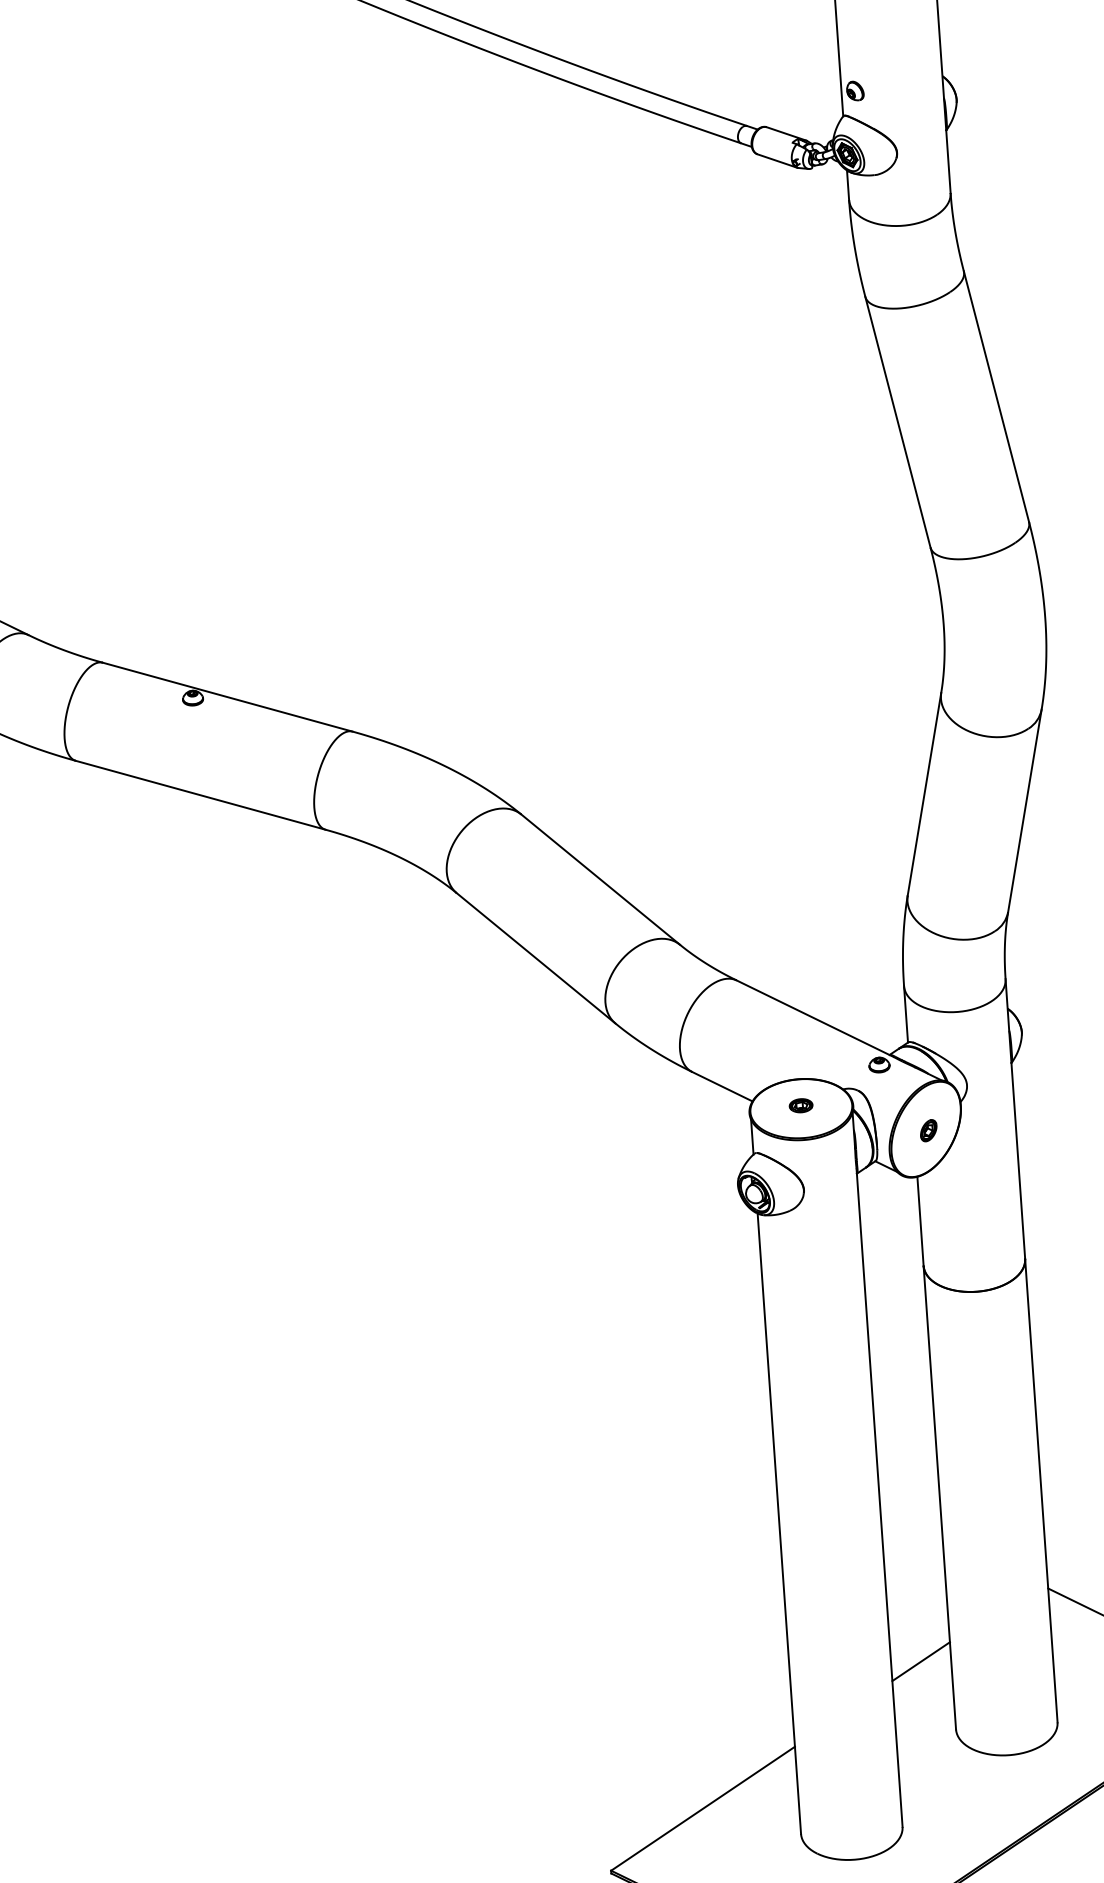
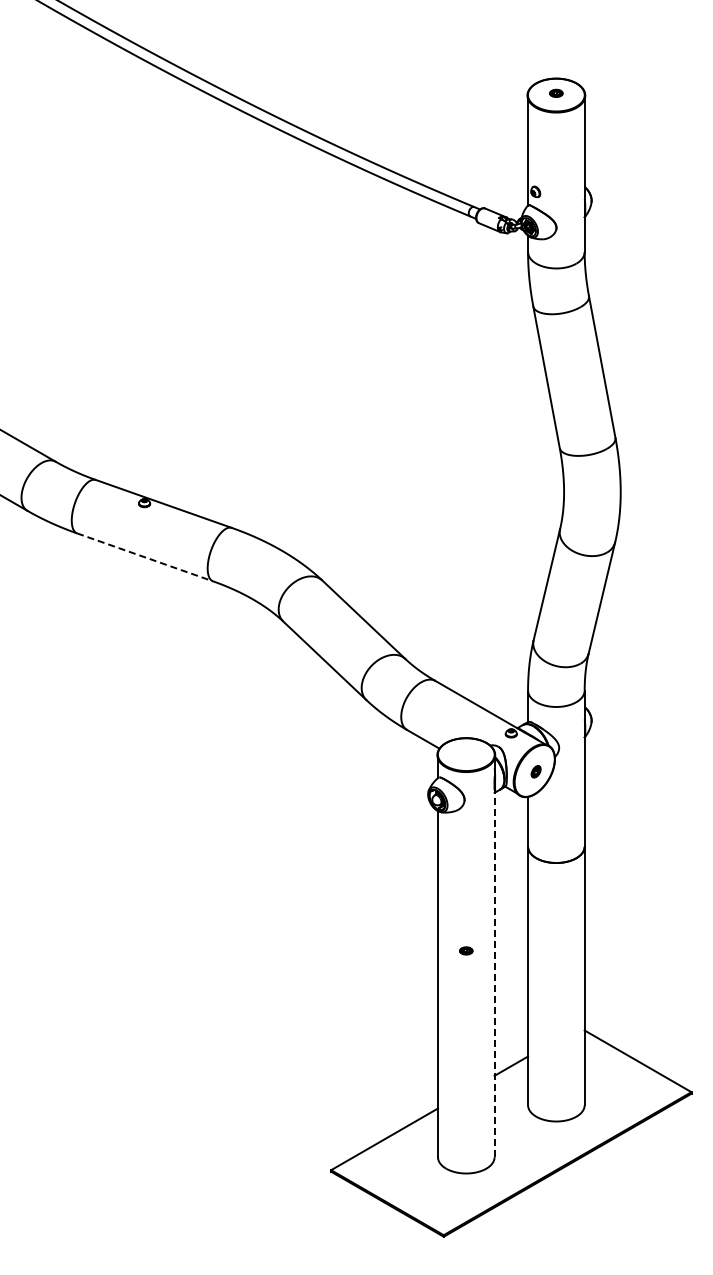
line: (201, 795) -> (145, 557), solid -> dashed
part: (801, 1104) -> (466, 950), moved
line: (879, 1497) -> (494, 973), solid -> dashed

